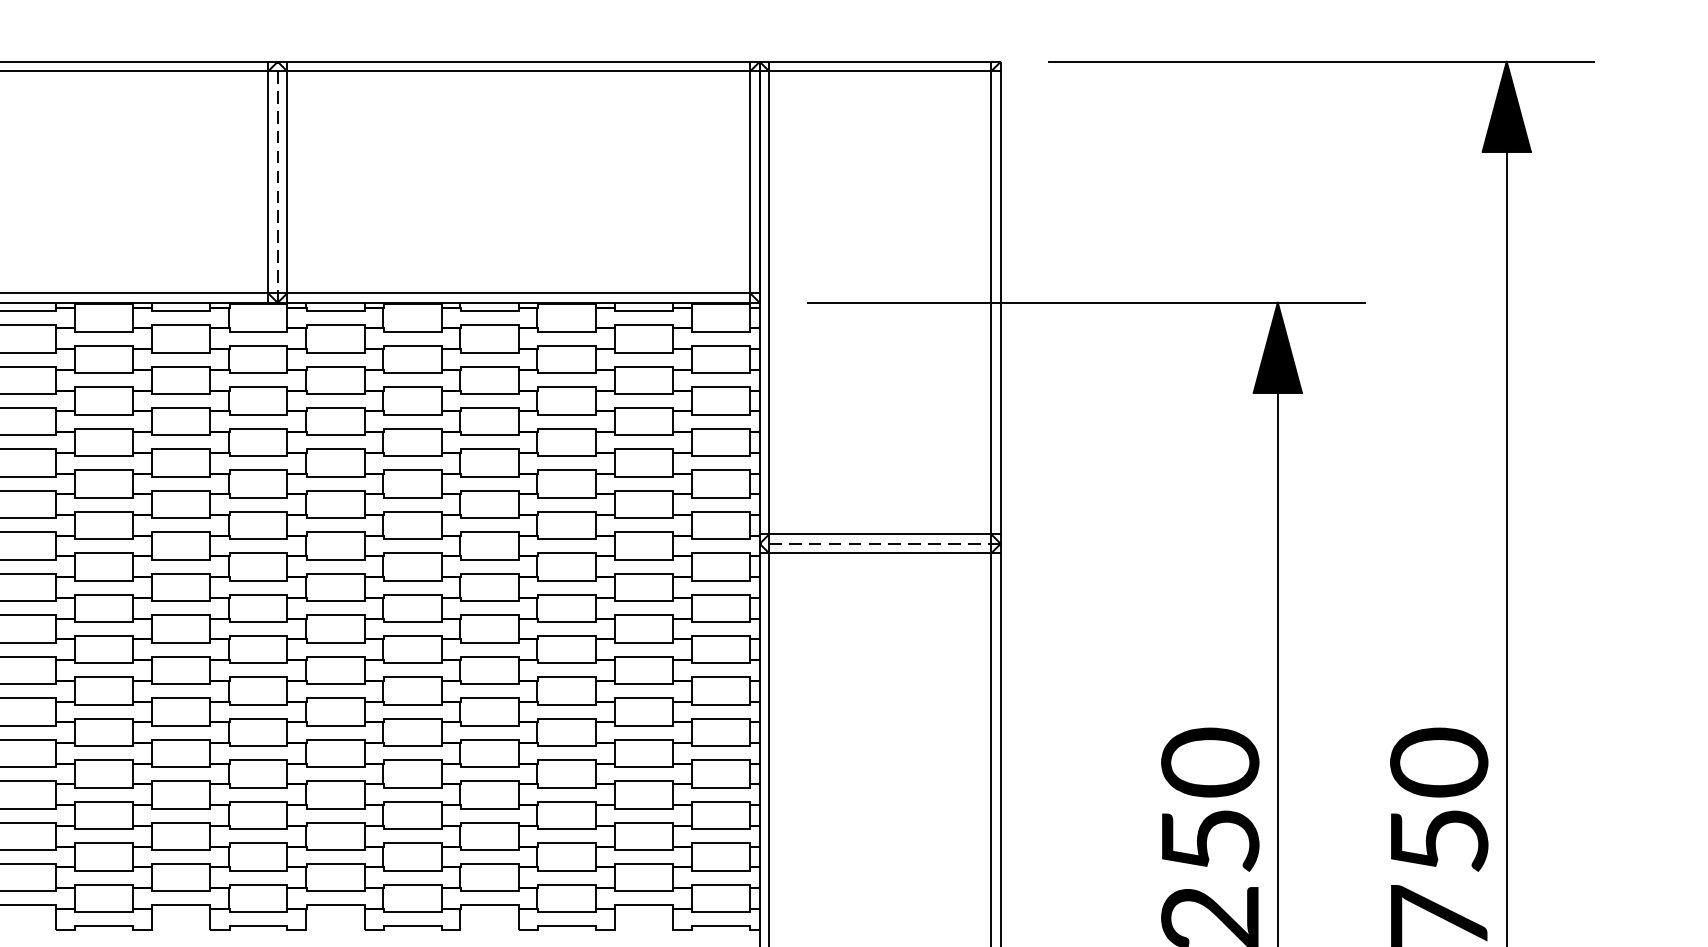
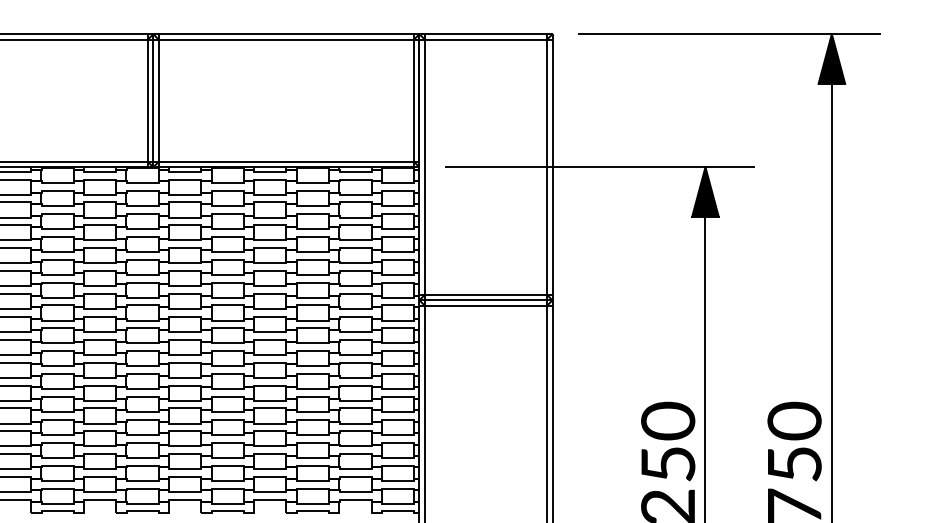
line: (278, 181) -> (153, 100), dashed -> solid
line: (879, 544) -> (485, 300), dashed -> solid

